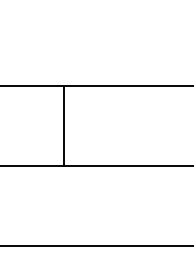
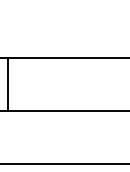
line: (64, 124) -> (8, 83), moved

